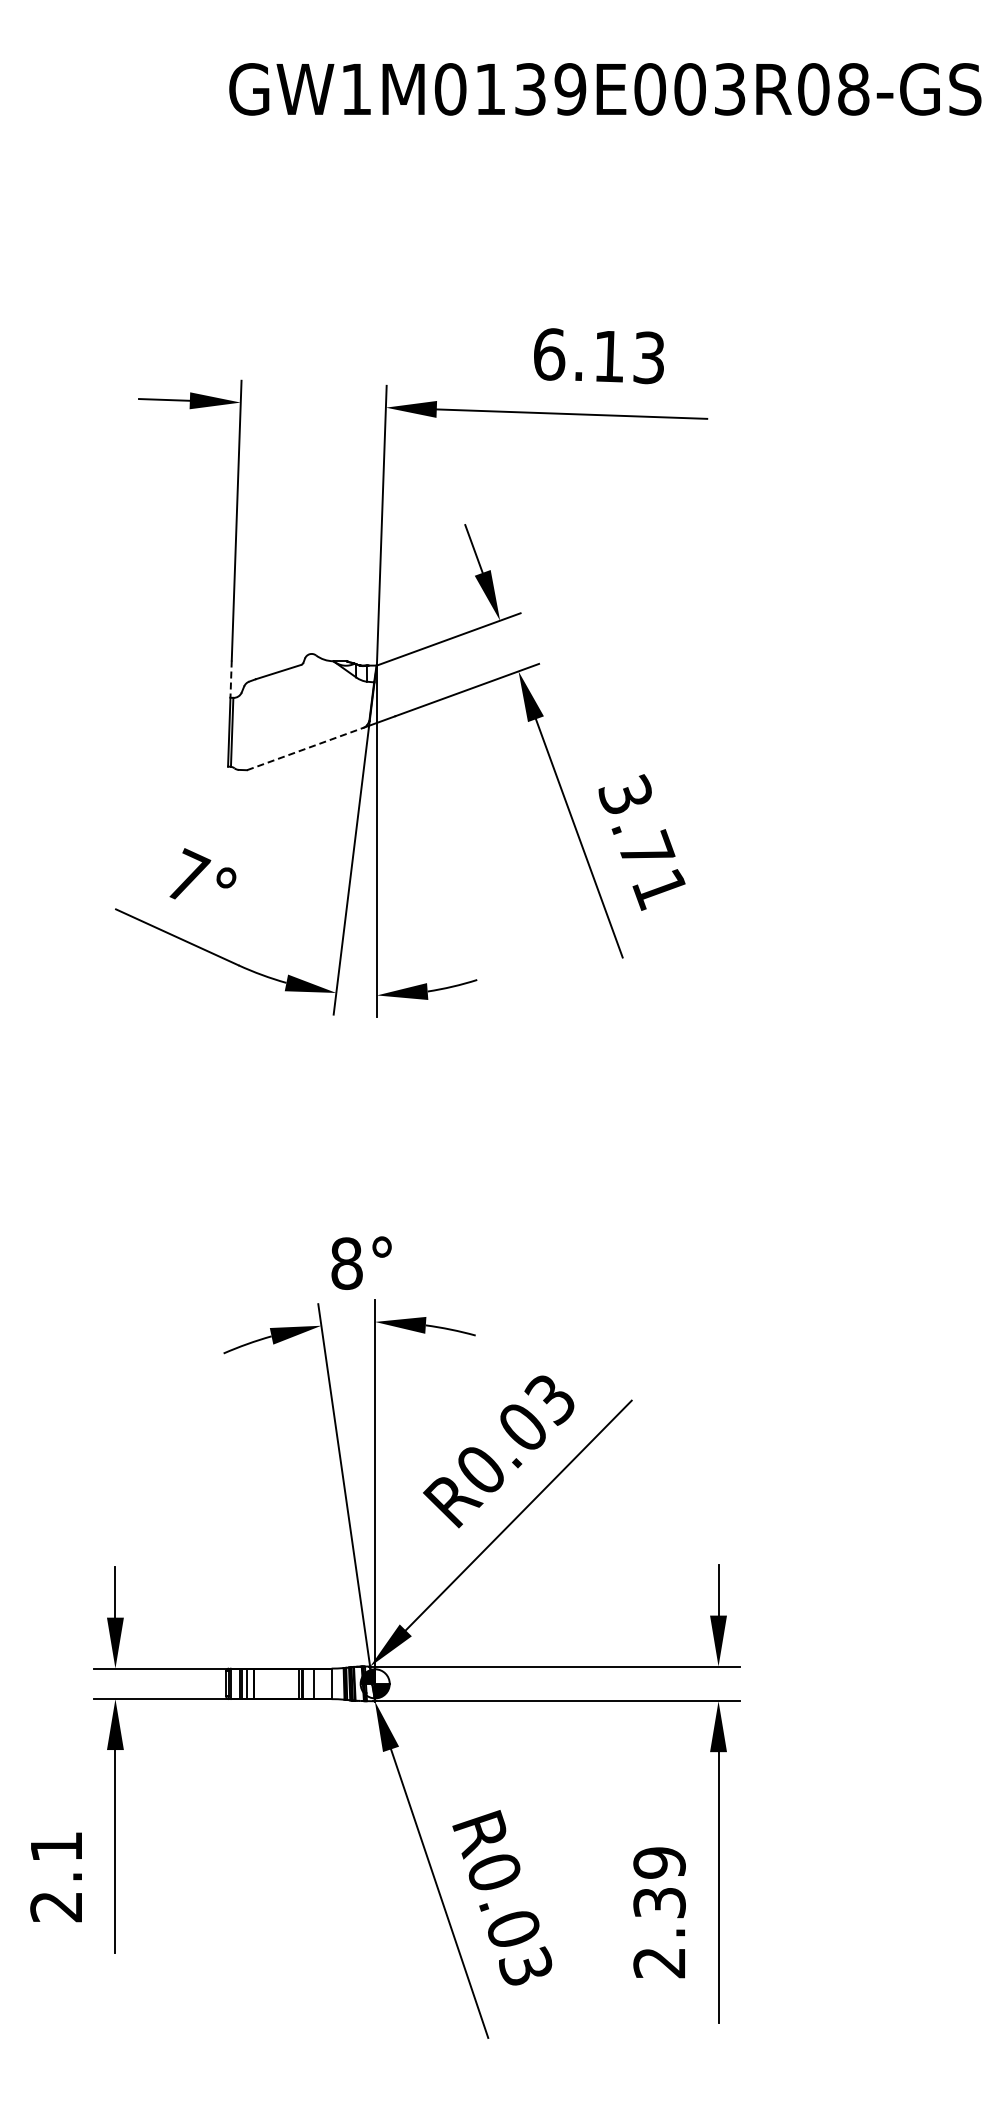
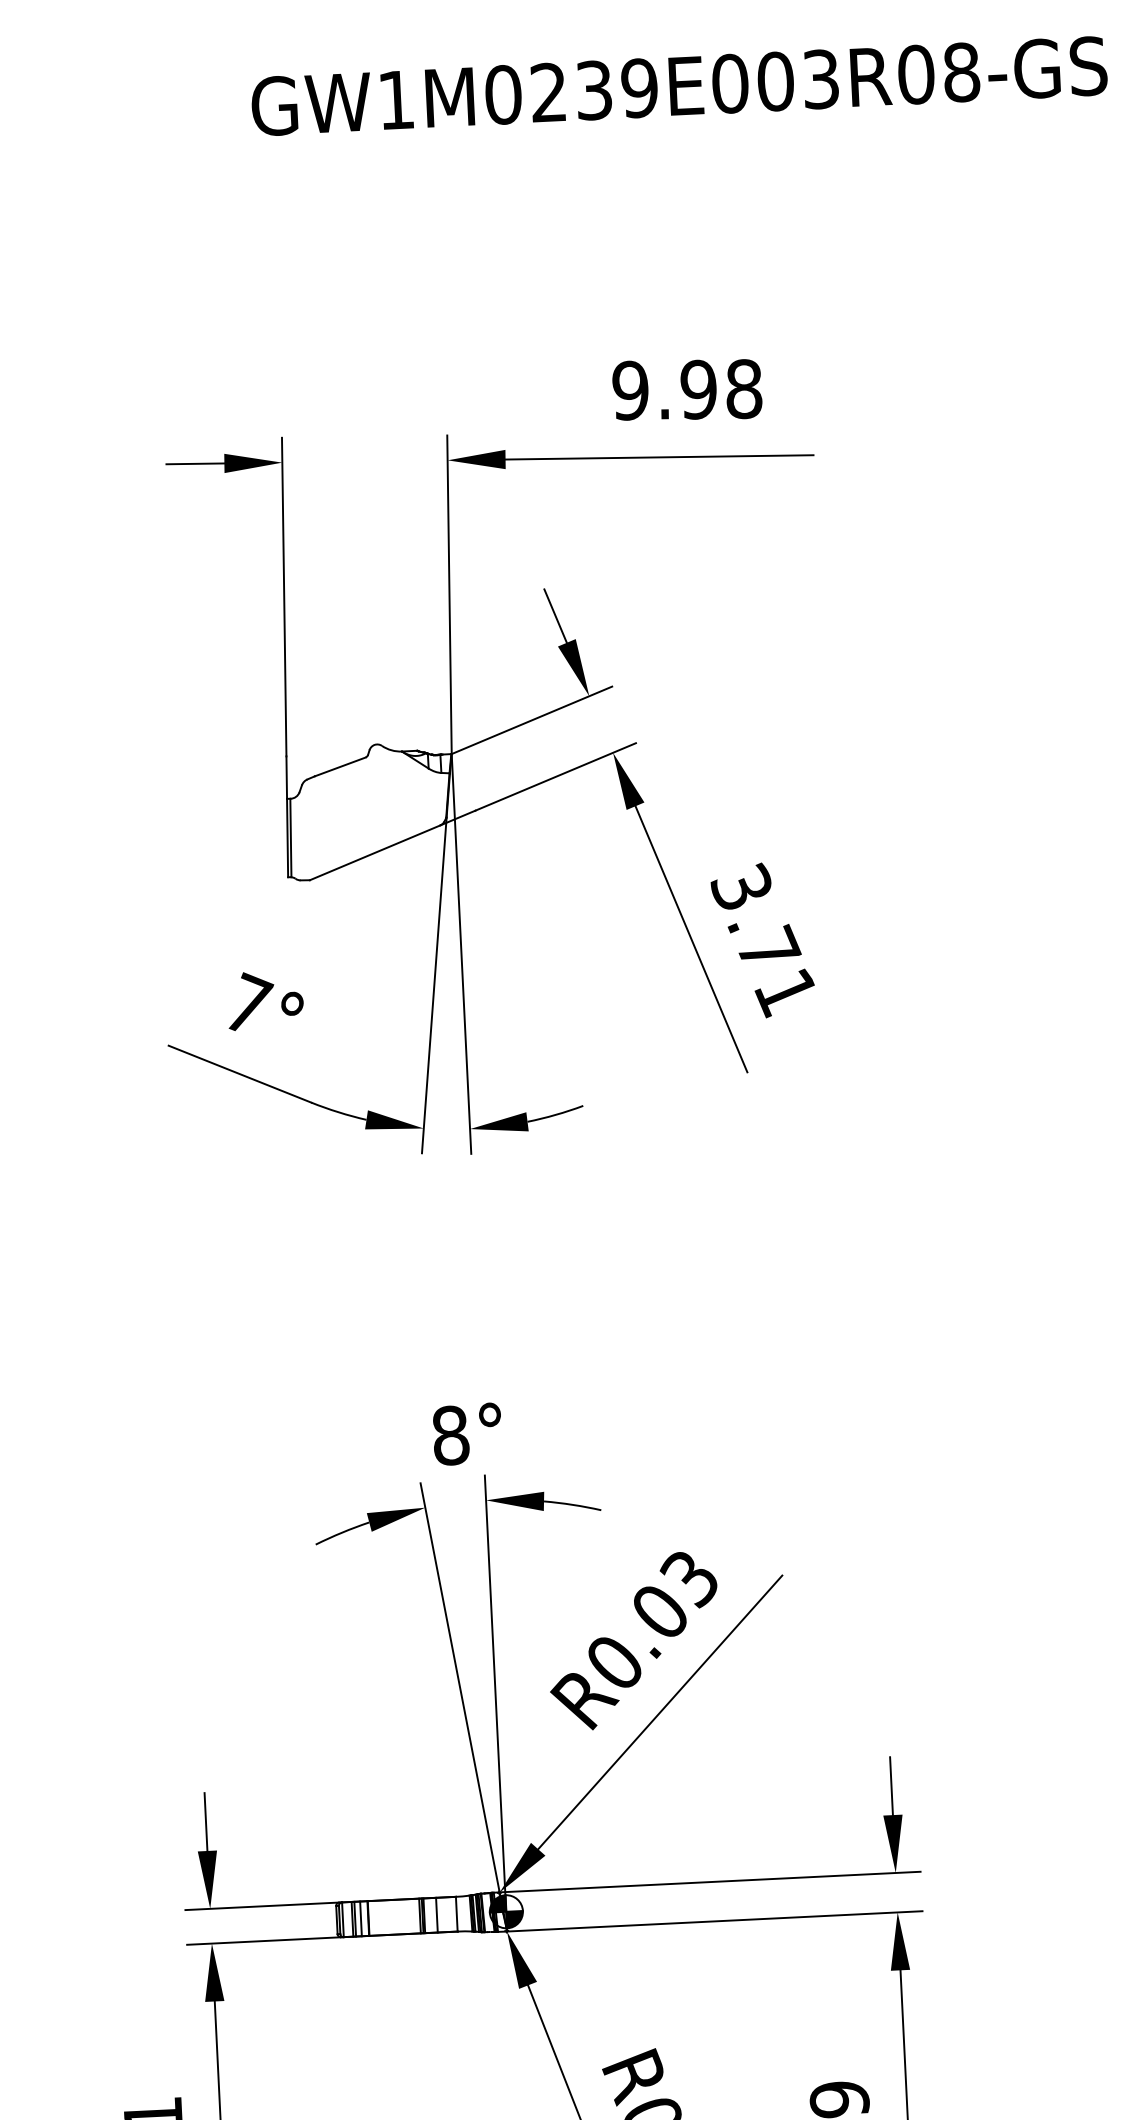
text: (489, 88) -> (547, 91), GW1M0139E003R08-GS -> GW1M0239E003R08-GS
text: (598, 356) -> (686, 390), 6.13 -> 9.98
line: (231, 679) -> (287, 777), dashed -> solid
line: (305, 748) -> (375, 852), dashed -> solid

